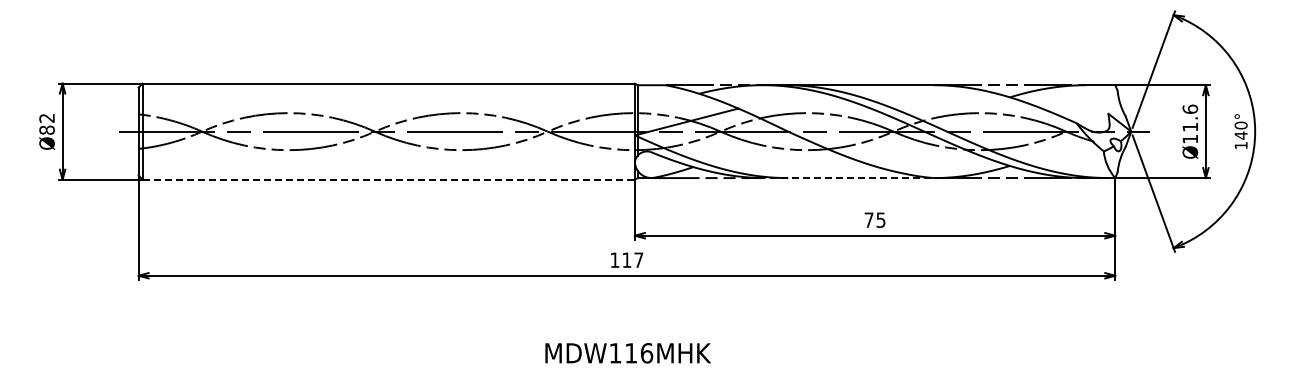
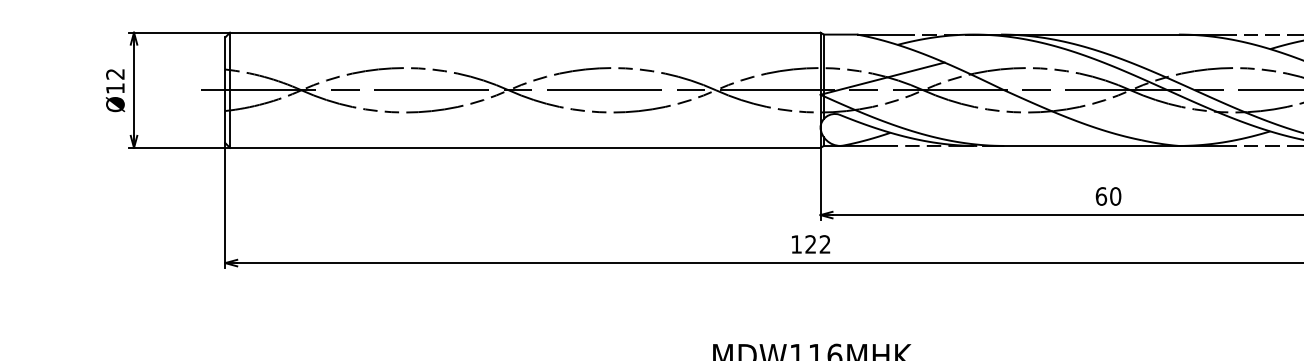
text: (46, 129) -> (114, 87), Ø82 -> Ø12
line: (852, 178) -> (1081, 146), dashed -> solid
line: (389, 179) -> (526, 147), dashed -> solid
text: (874, 219) -> (1107, 195), 75 -> 60
text: (632, 259) -> (817, 243), 117 -> 122

